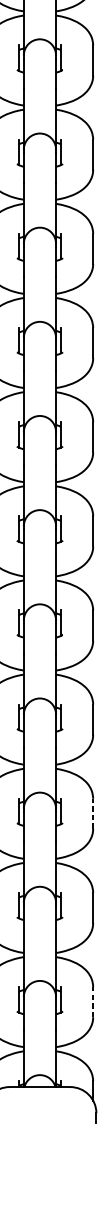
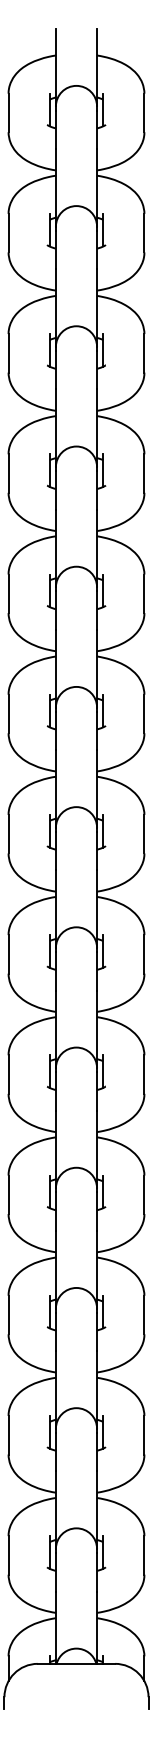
line: (93, 813) -> (144, 1314), dashed -> solid
line: (93, 1001) -> (144, 1554), dashed -> solid

